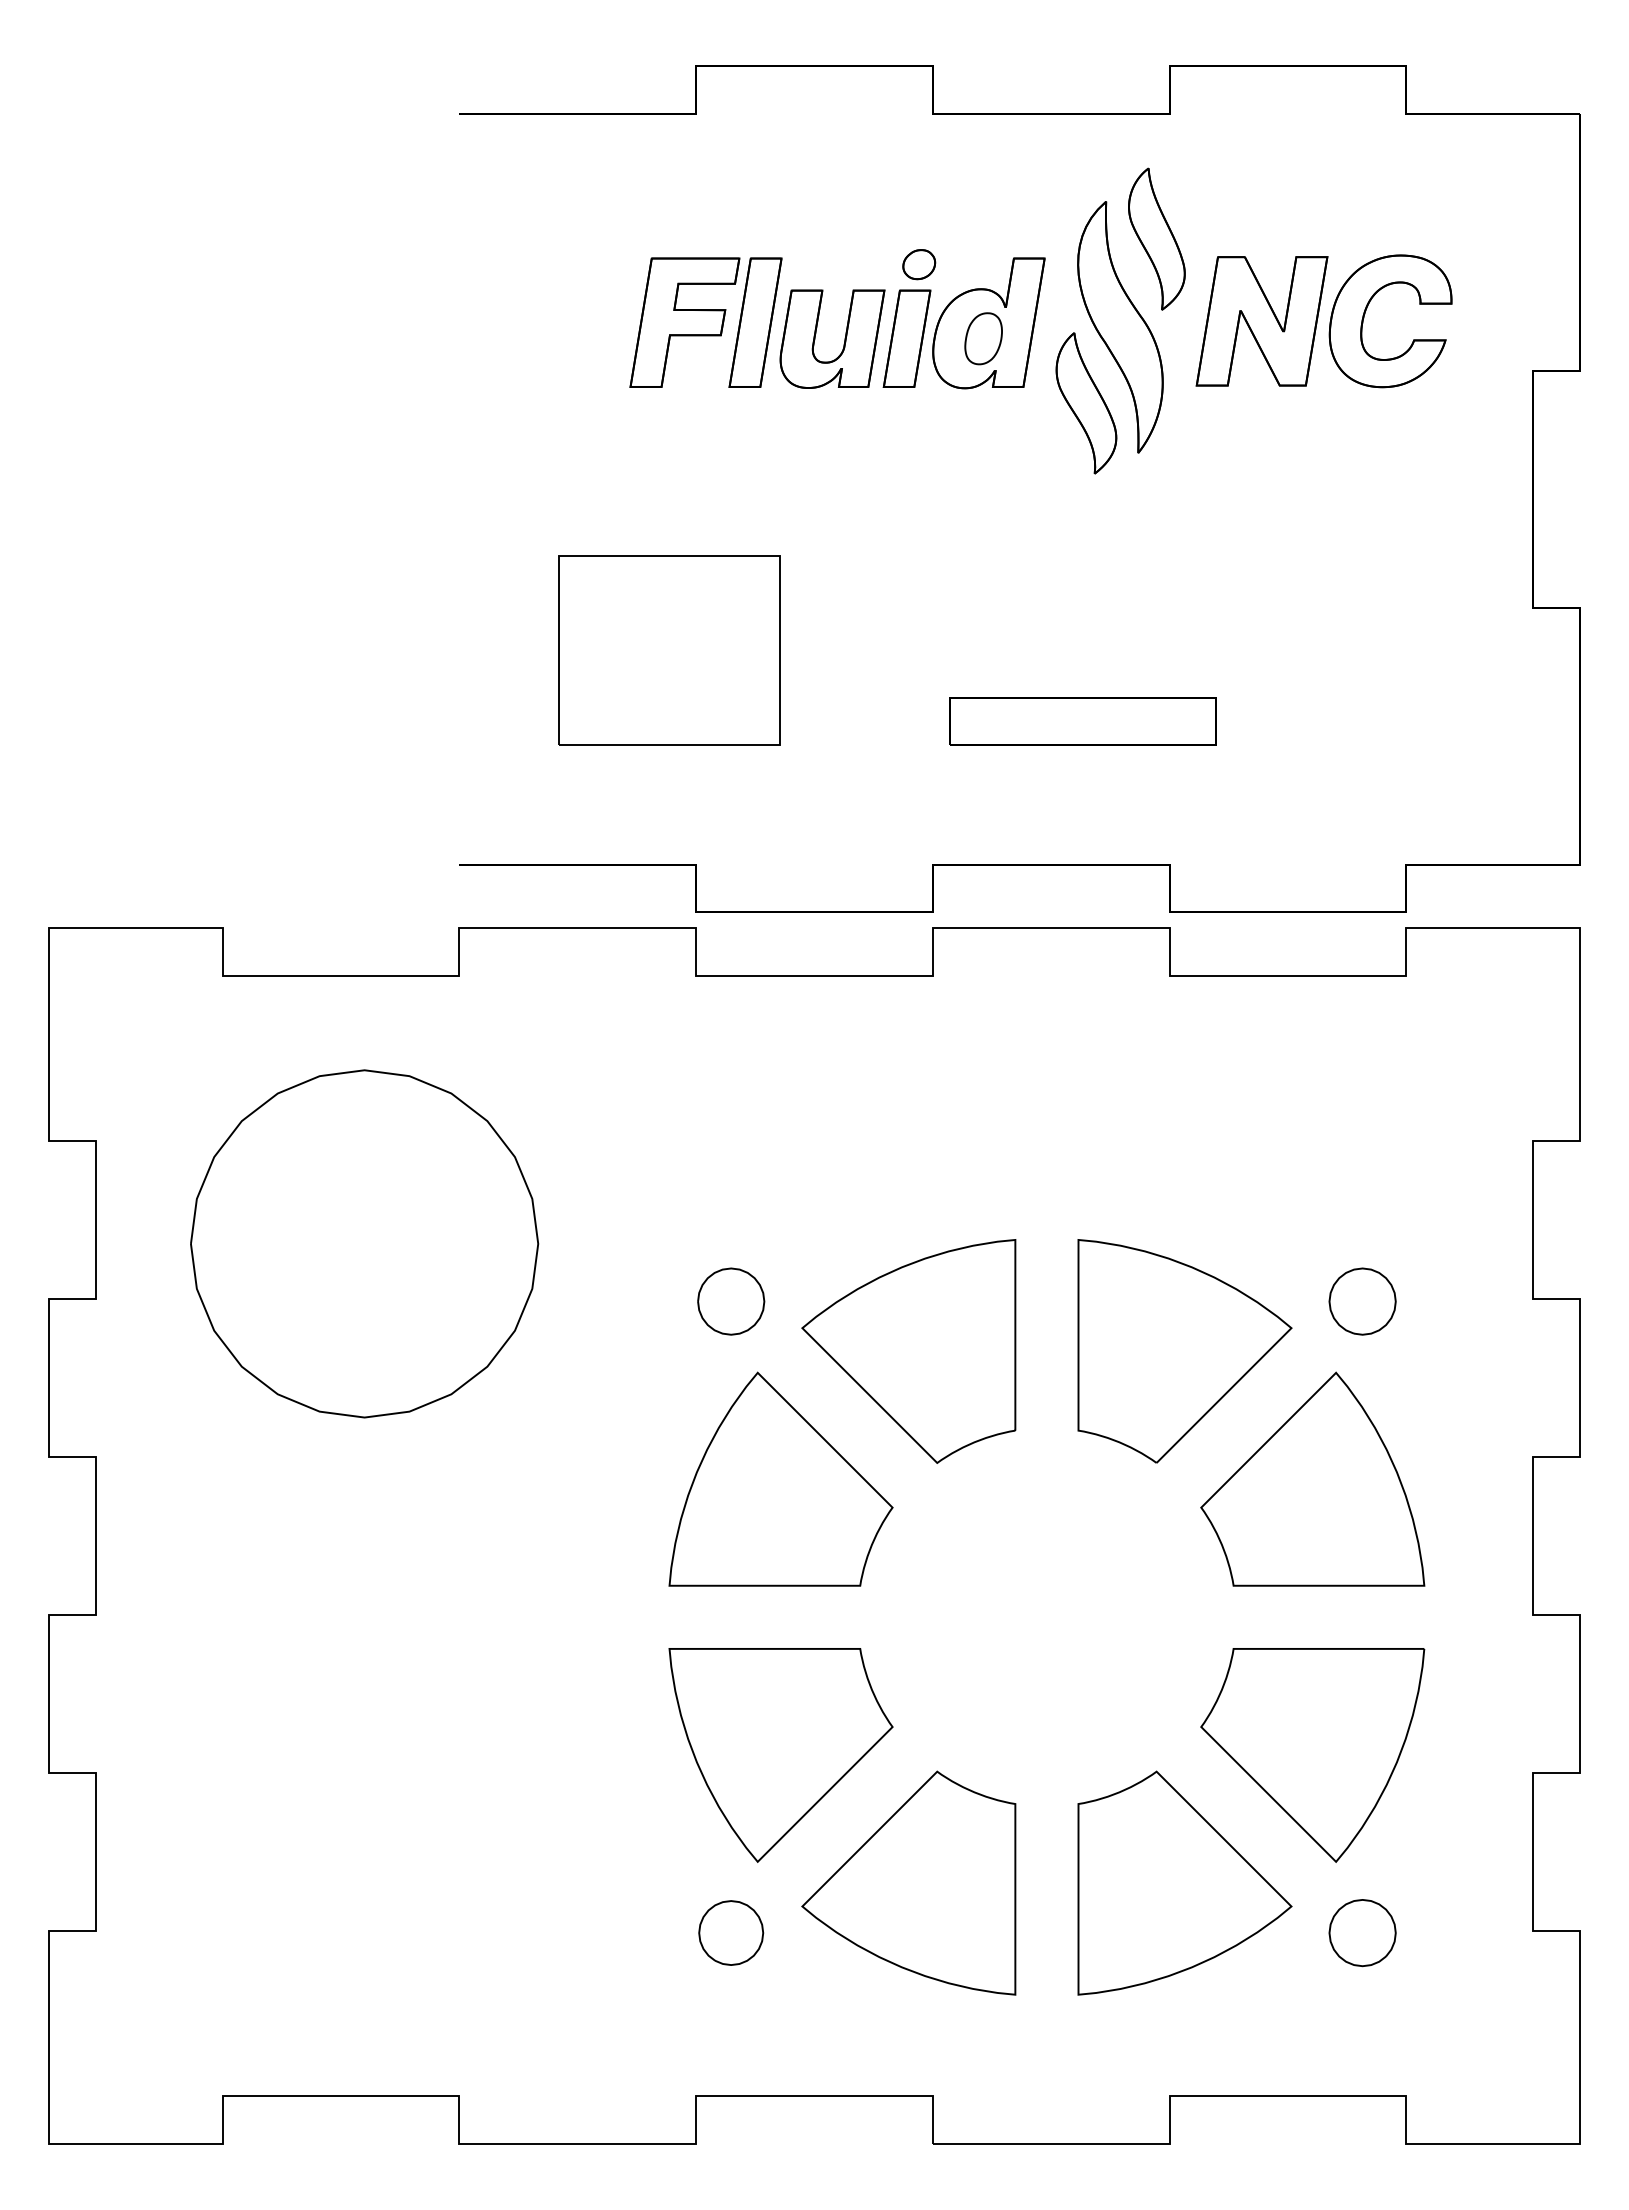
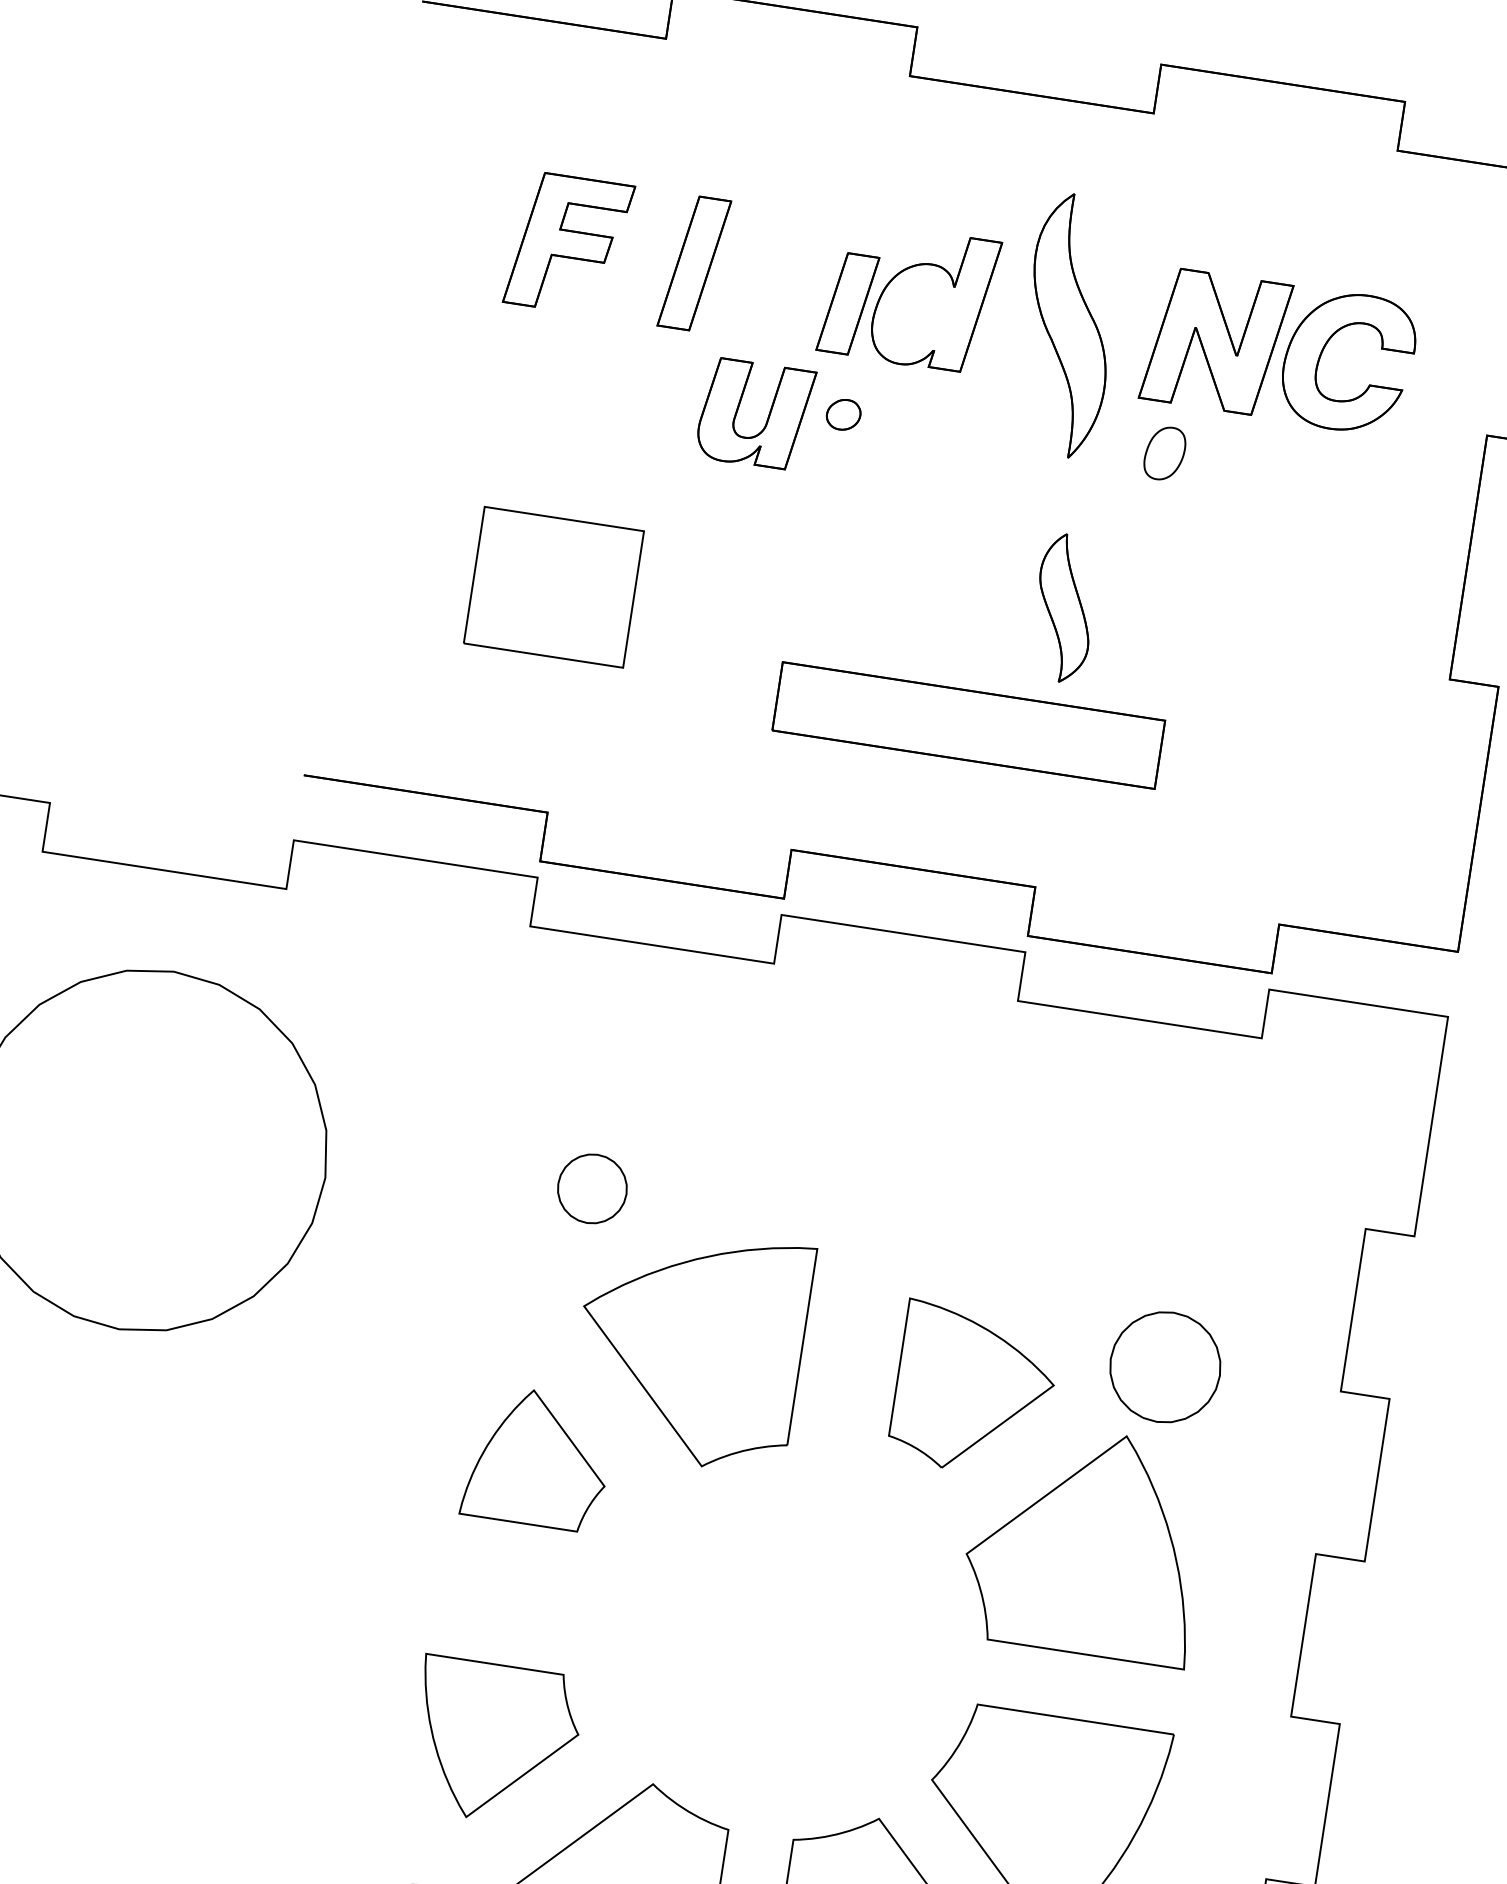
part: (1156, 238) -> (1064, 607), moved
part: (919, 264) -> (843, 414), moved
part: (684, 322) -> (568, 244), moved
part: (844, 338) -> (767, 415), moved
part: (983, 338) -> (1164, 453), moved
part: (1086, 403) -> (1022, 398), removed
part: (669, 650) -> (554, 587), size x0.7
part: (1082, 721) -> (968, 725), size x1.4
part: (731, 1301) -> (592, 1188), moved
part: (1362, 1301) -> (1165, 1367), size x1.6
part: (1184, 1351) -> (973, 1390), size x0.7
part: (780, 1478) -> (537, 1457), size x0.6
part: (780, 1755) -> (494, 1742), size x0.7

